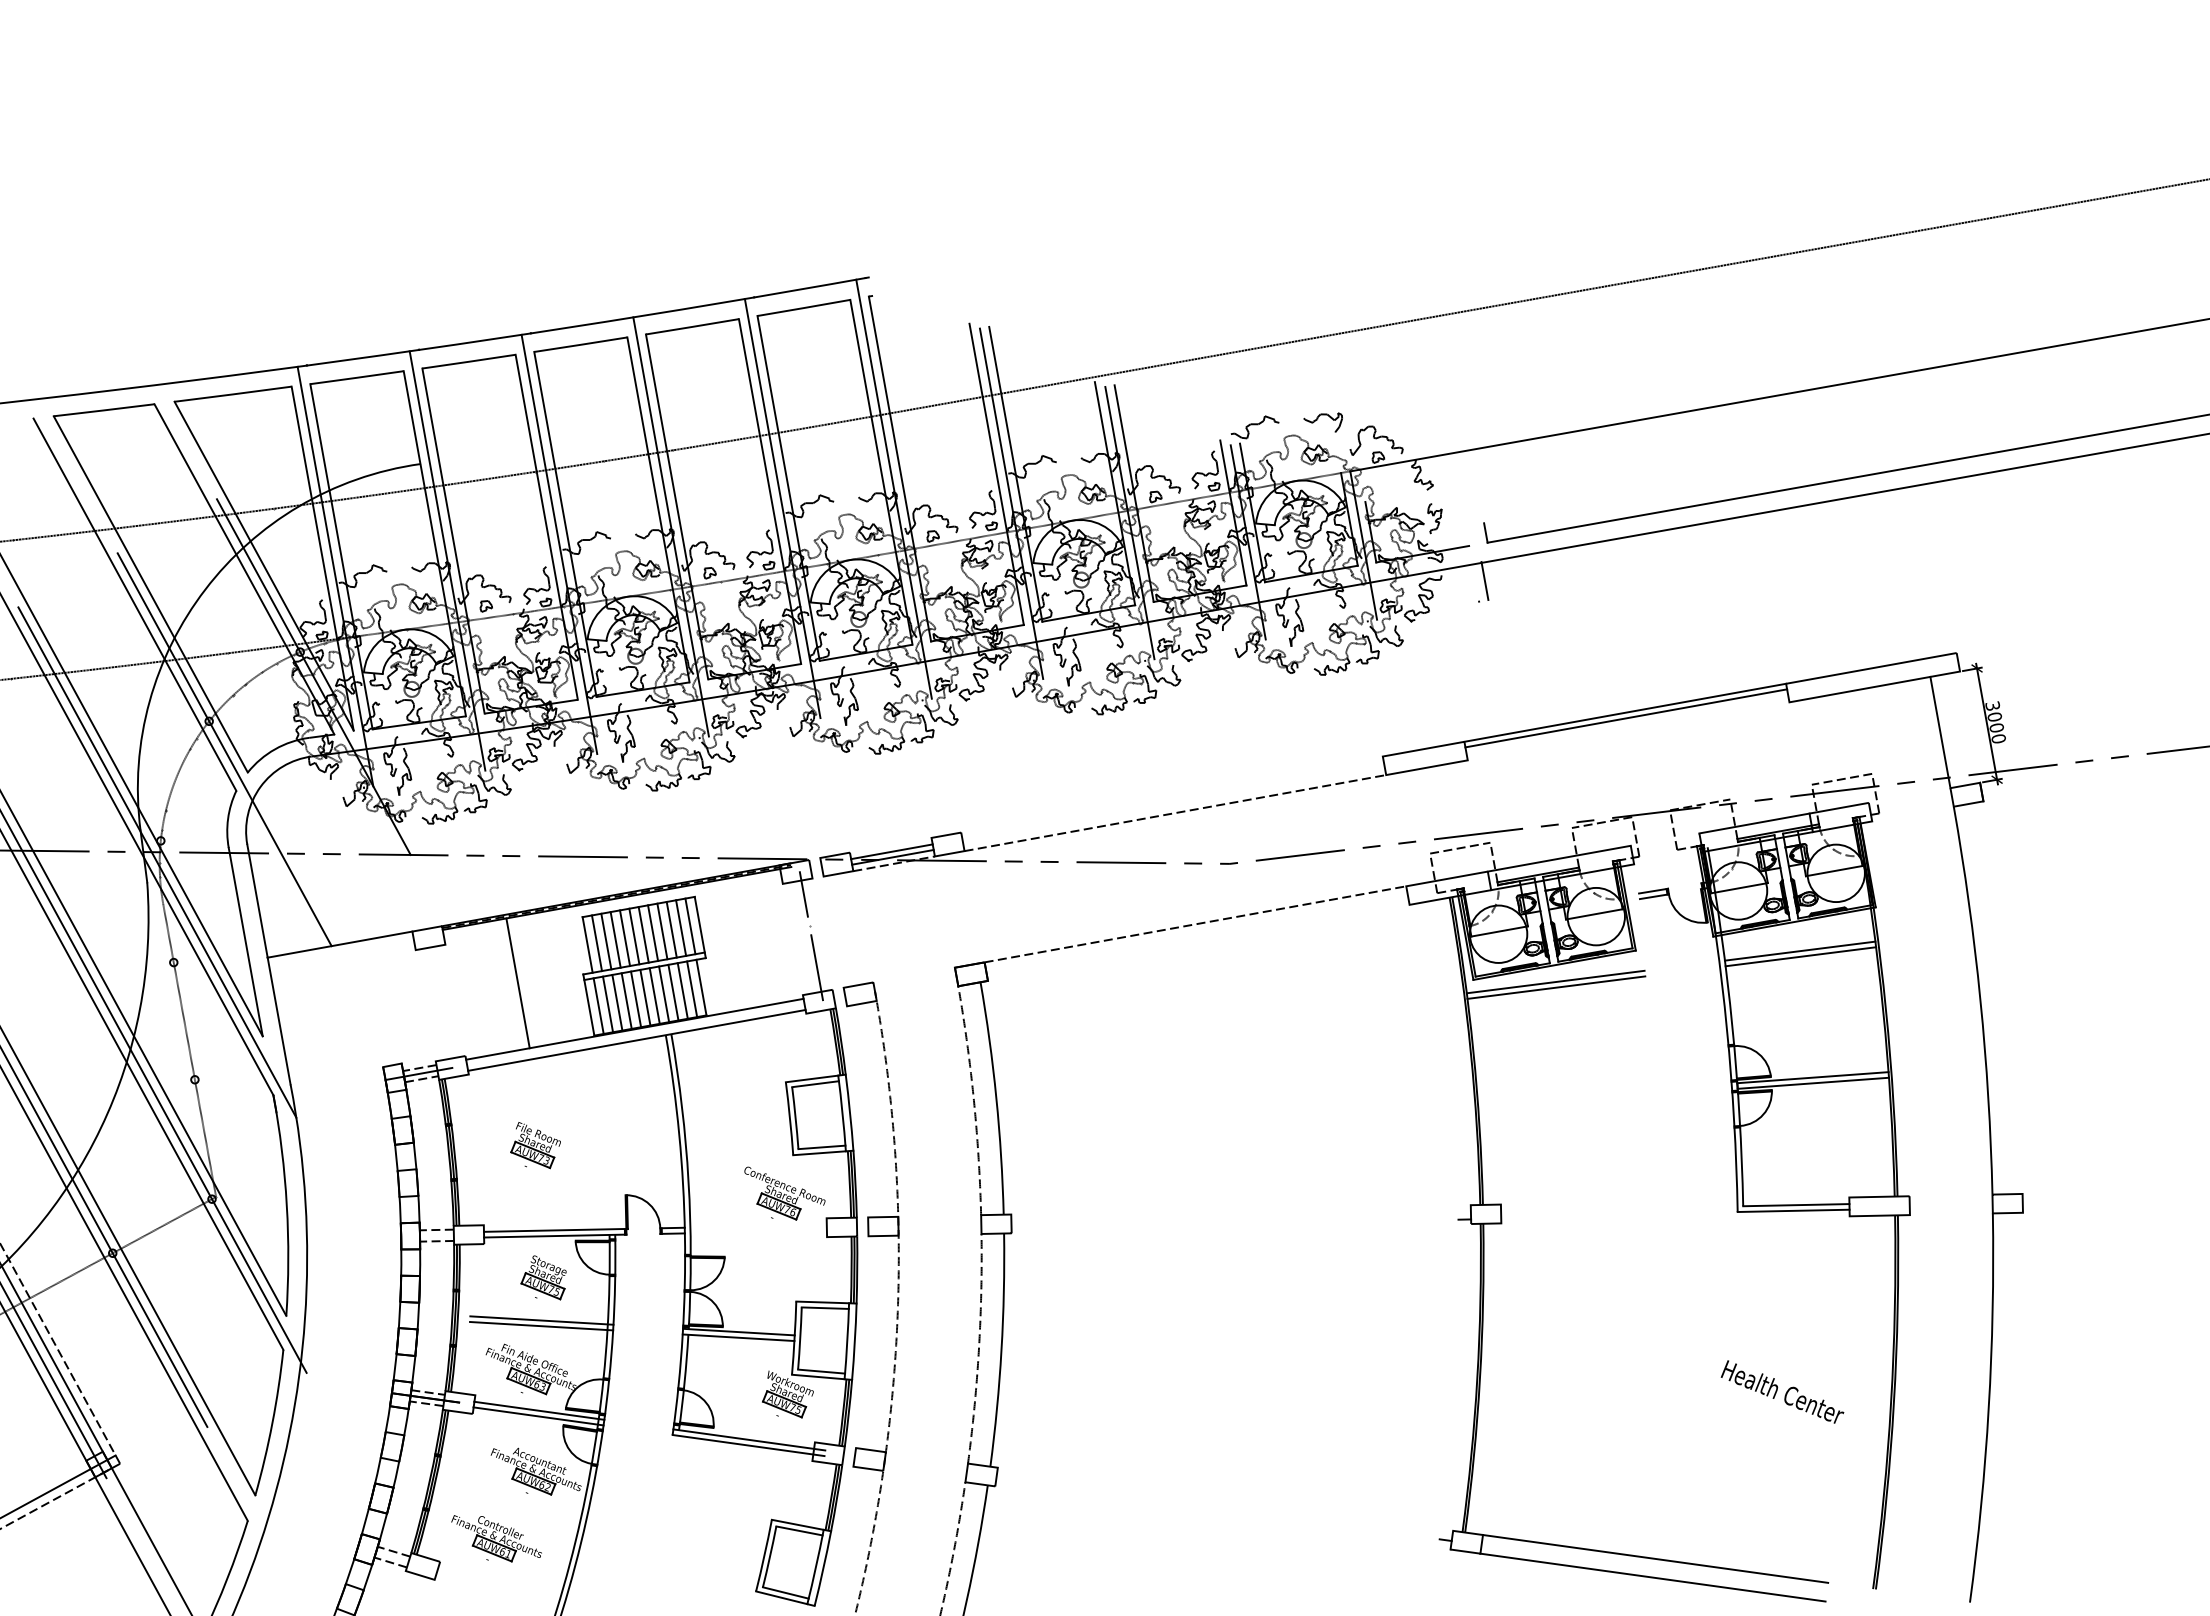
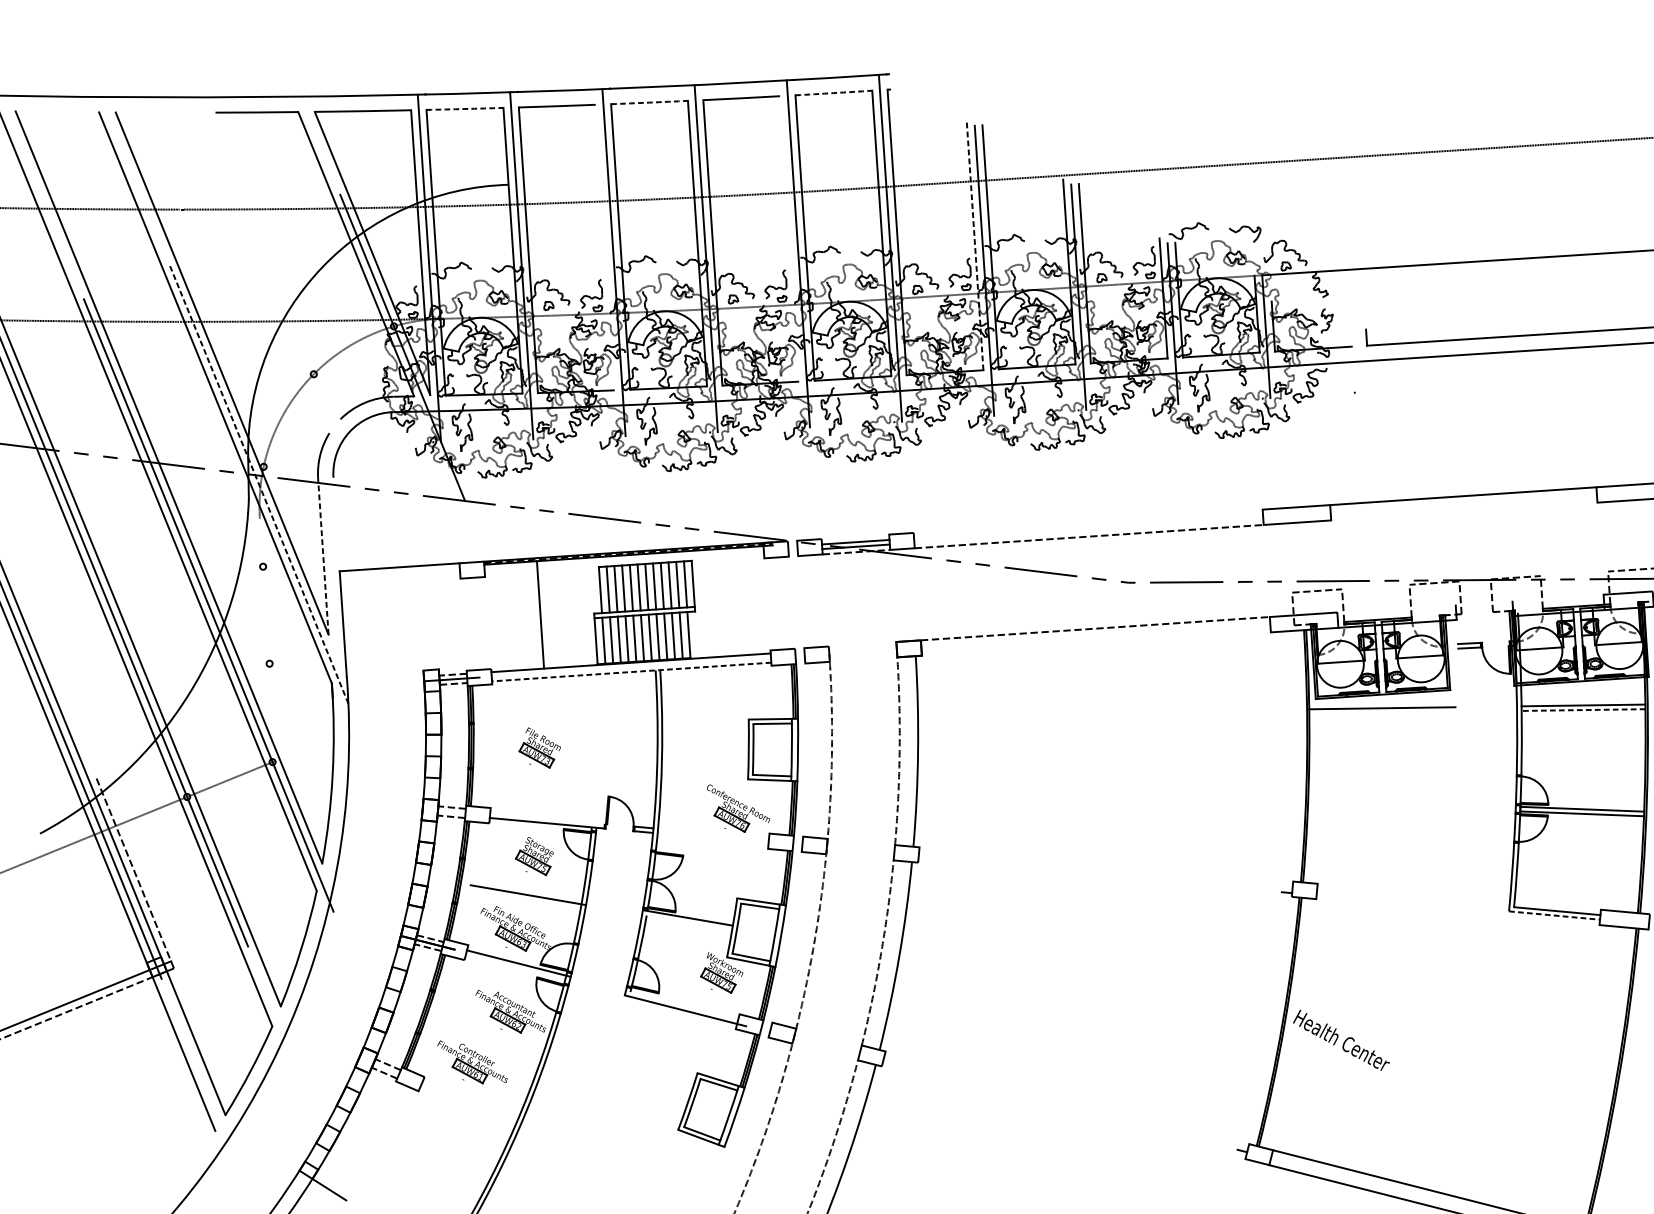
arc: (803, 308) -> (833, 93), solid -> dashed
arc: (580, 344) -> (649, 102), solid -> dashed
arc: (357, 377) -> (465, 108), solid -> dashed
line: (996, 473) -> (975, 244), solid -> dashed
line: (769, 491) -> (789, 238), removed
line: (546, 526) -> (605, 246), removed
line: (1484, 580) -> (1361, 376), removed
line: (150, 594) -> (277, 266), removed
line: (134, 604) -> (263, 272), removed
line: (1626, 718) -> (1463, 500), removed
line: (224, 749) -> (323, 398), removed
line: (1754, 823) -> (1558, 597), removed
line: (1558, 858) -> (1395, 608), removed
line: (157, 862) -> (259, 484), solid -> dashed
line: (257, 900) -> (336, 524), removed
line: (811, 936) -> (782, 603), removed
line: (245, 942) -> (323, 556), solid -> dashed
line: (1800, 956) -> (1583, 709), solid -> dashed
line: (1556, 987) -> (1382, 712), removed
line: (636, 1040) -> (631, 672), solid -> dashed
line: (189, 1050) -> (267, 639), removed
line: (1793, 1210) -> (1554, 915), solid -> dashed
line: (555, 1229) -> (548, 818), removed
line: (541, 1320) -> (528, 890), removed
line: (738, 1337) -> (687, 922), removed
text: (1782, 1391) -> (1341, 1040), moved
line: (538, 1416) -> (517, 968), removed
line: (749, 1439) -> (686, 1006), removed

